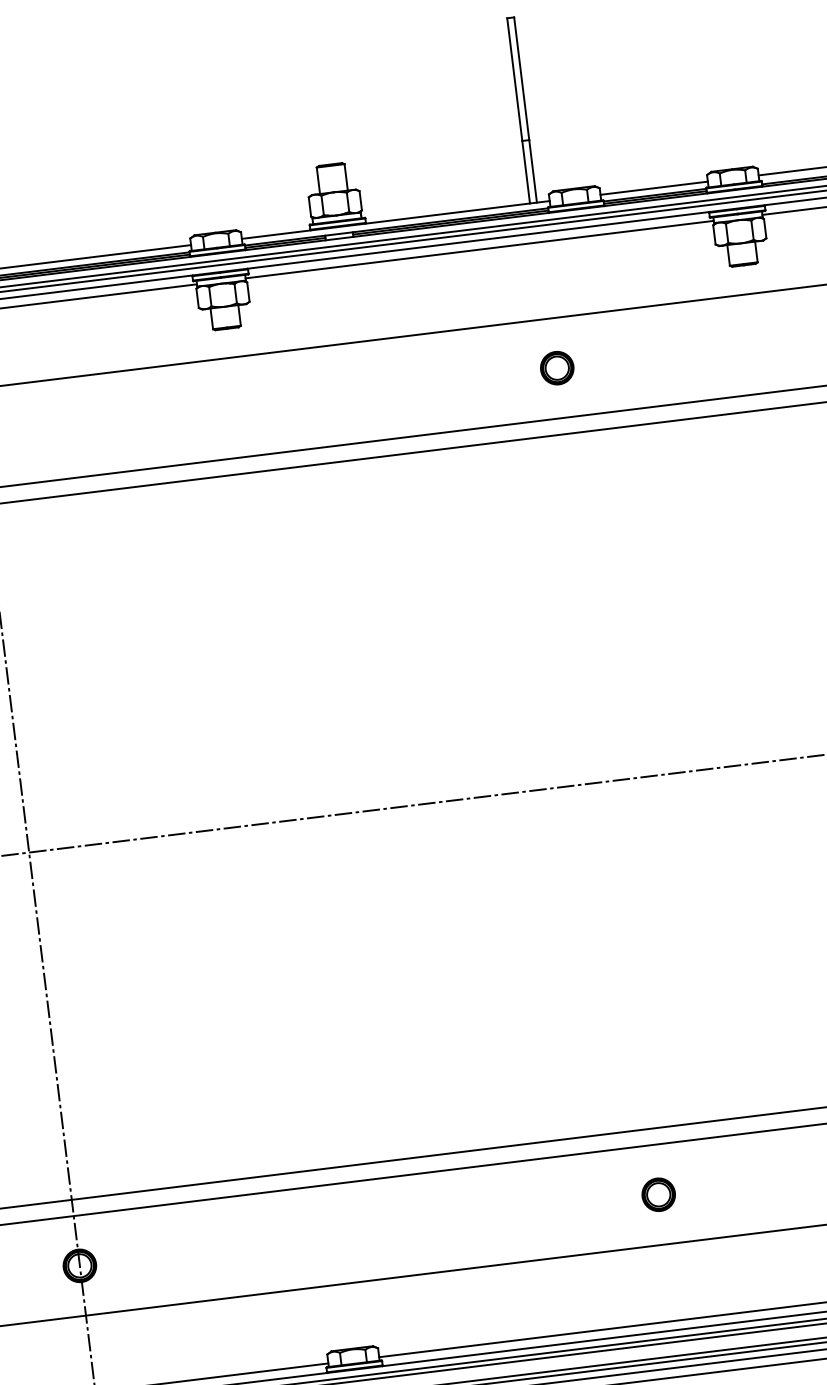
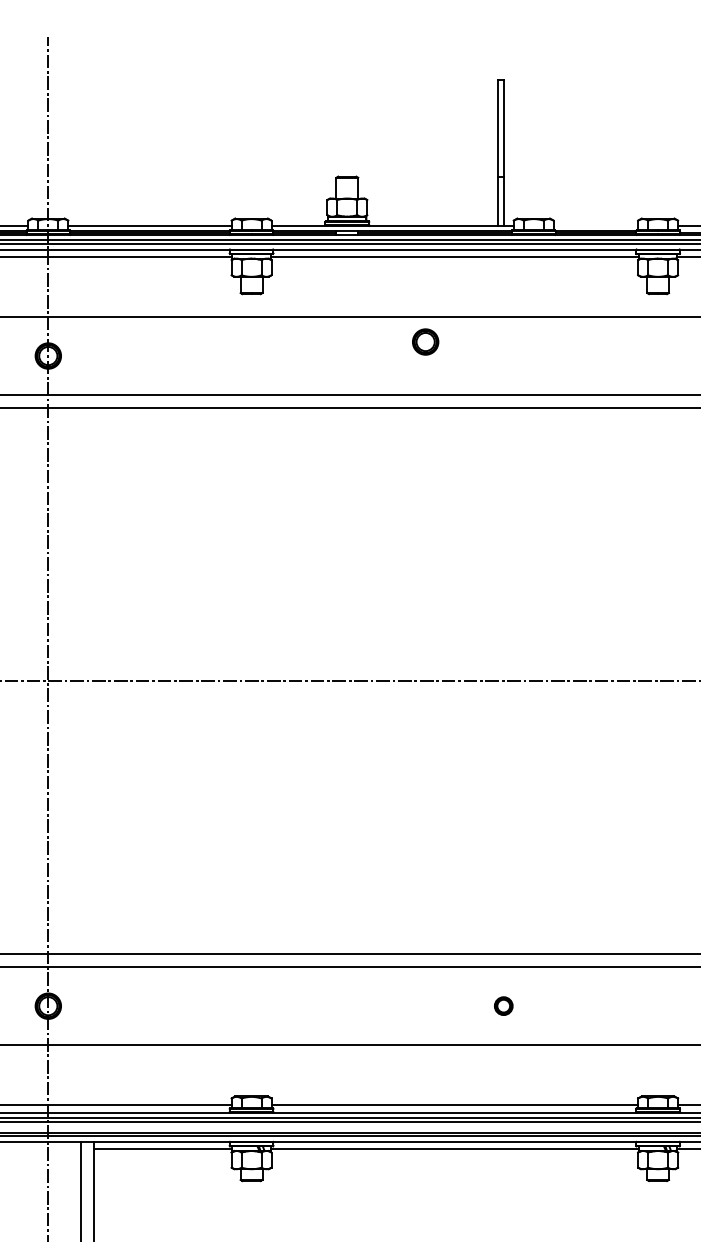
line: (653, 187) -> (595, 225), removed
part: (556, 367) -> (425, 341), moved
part: (658, 1193) -> (503, 1005), size x0.7

